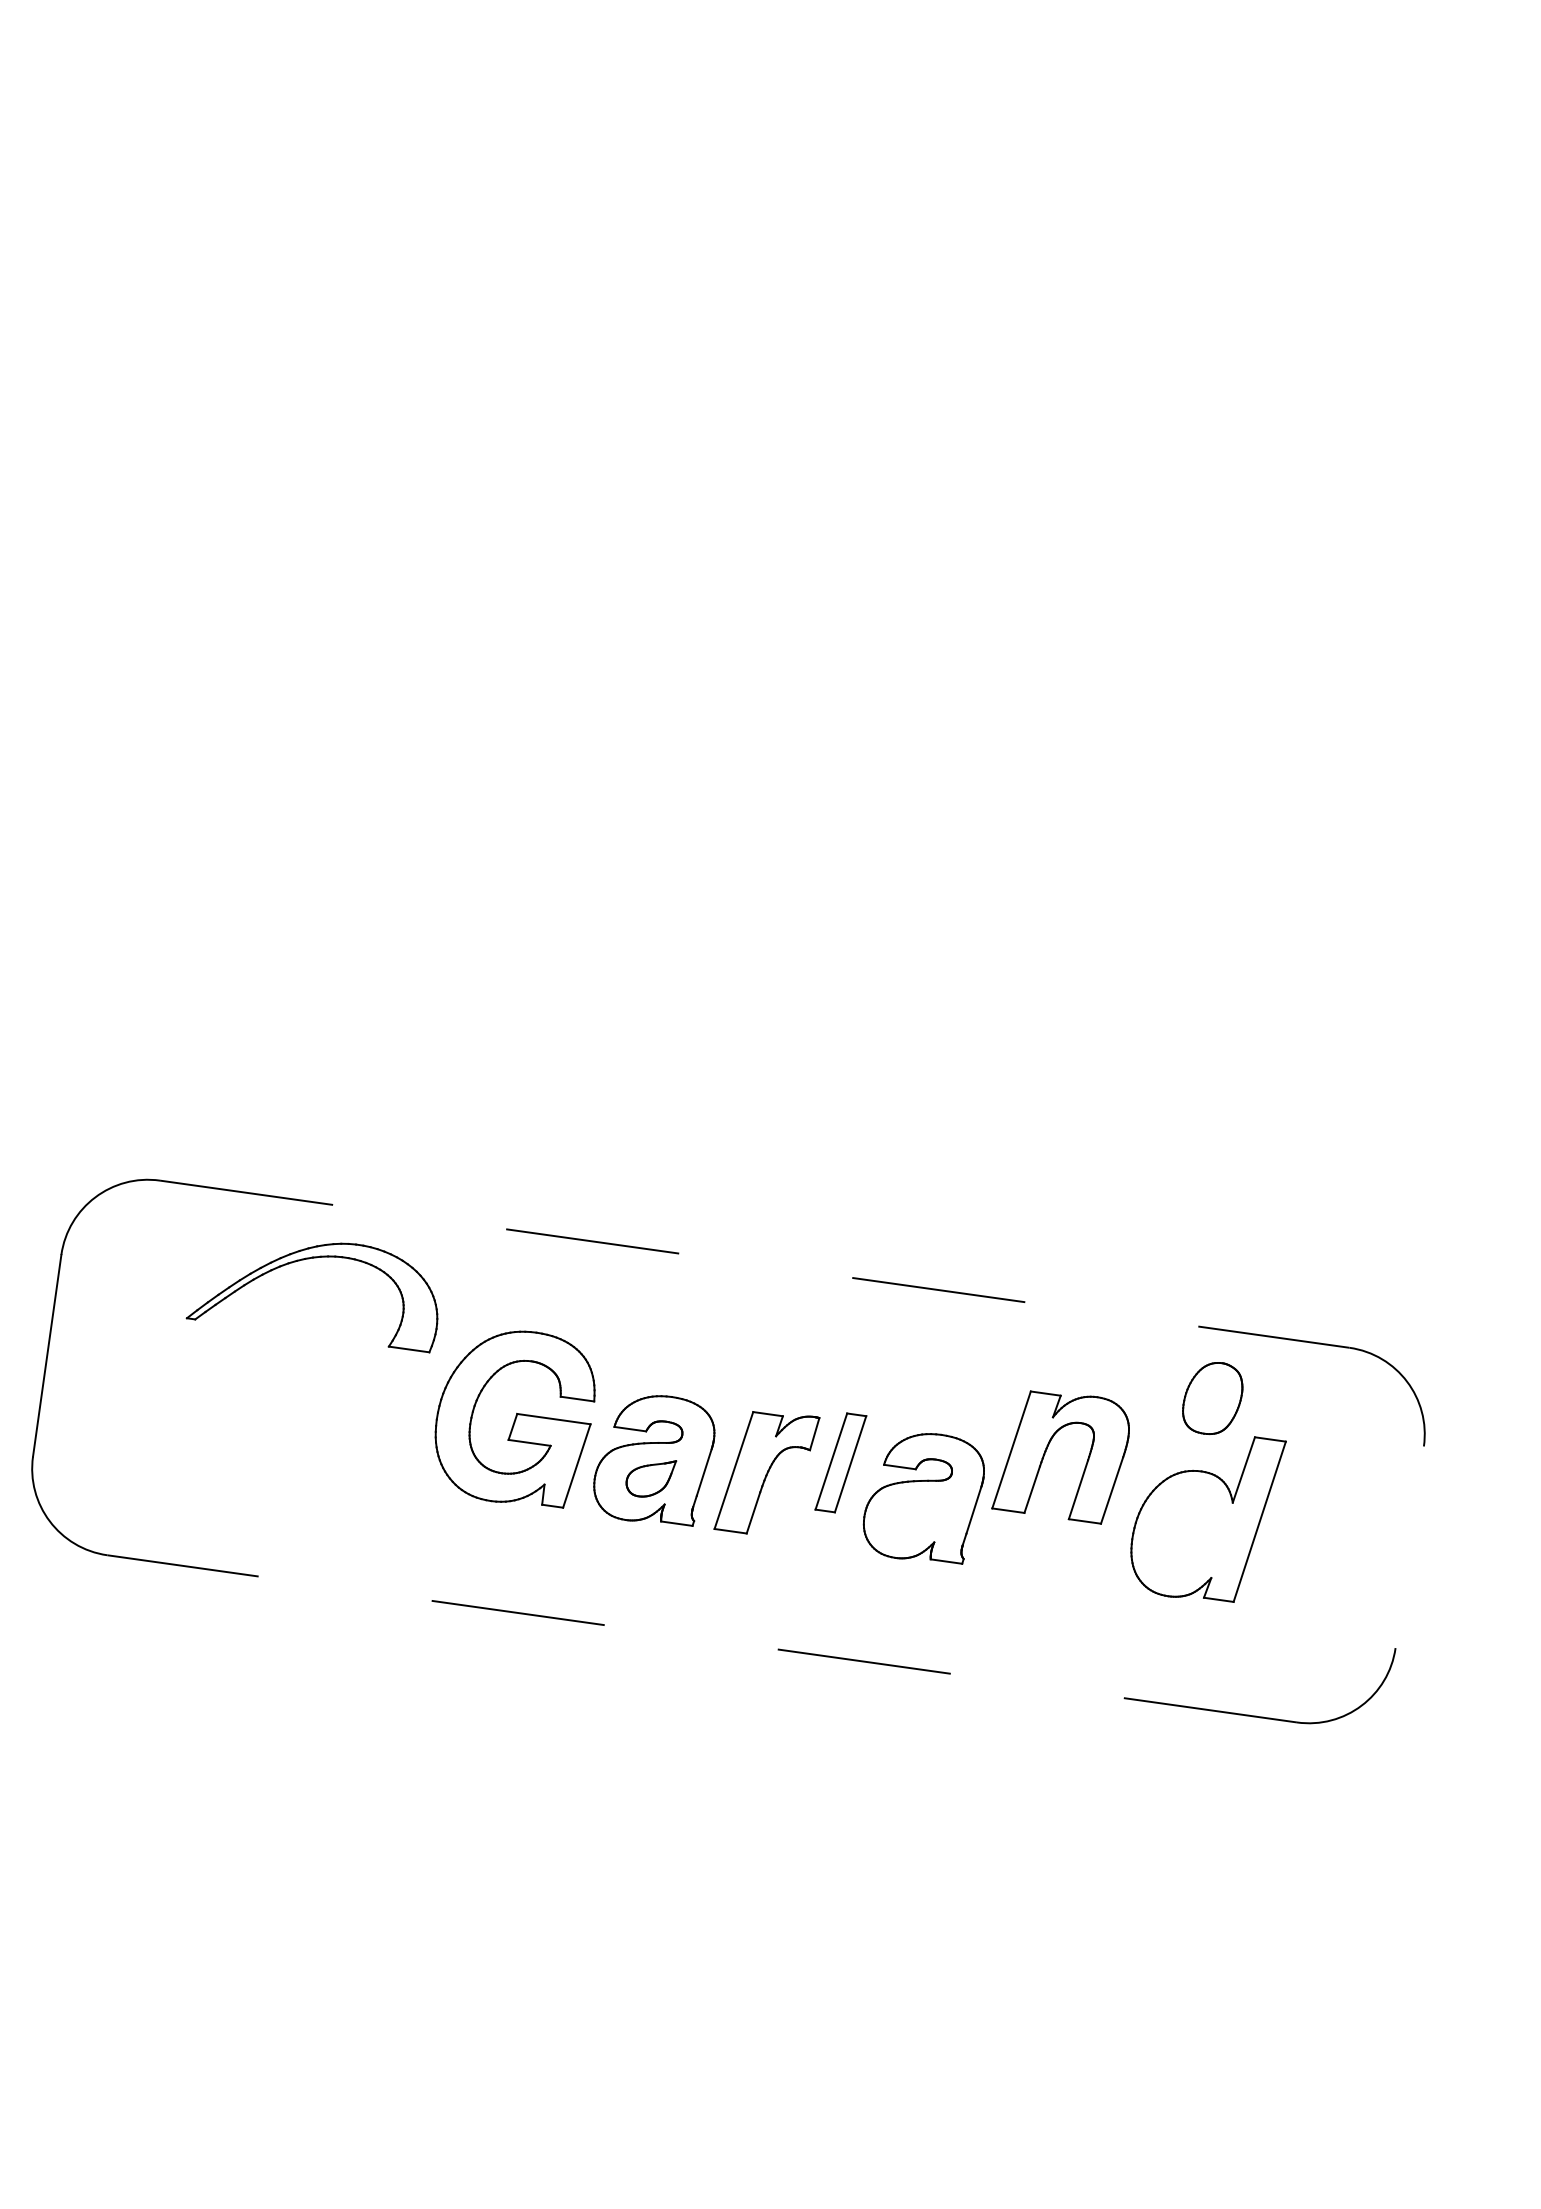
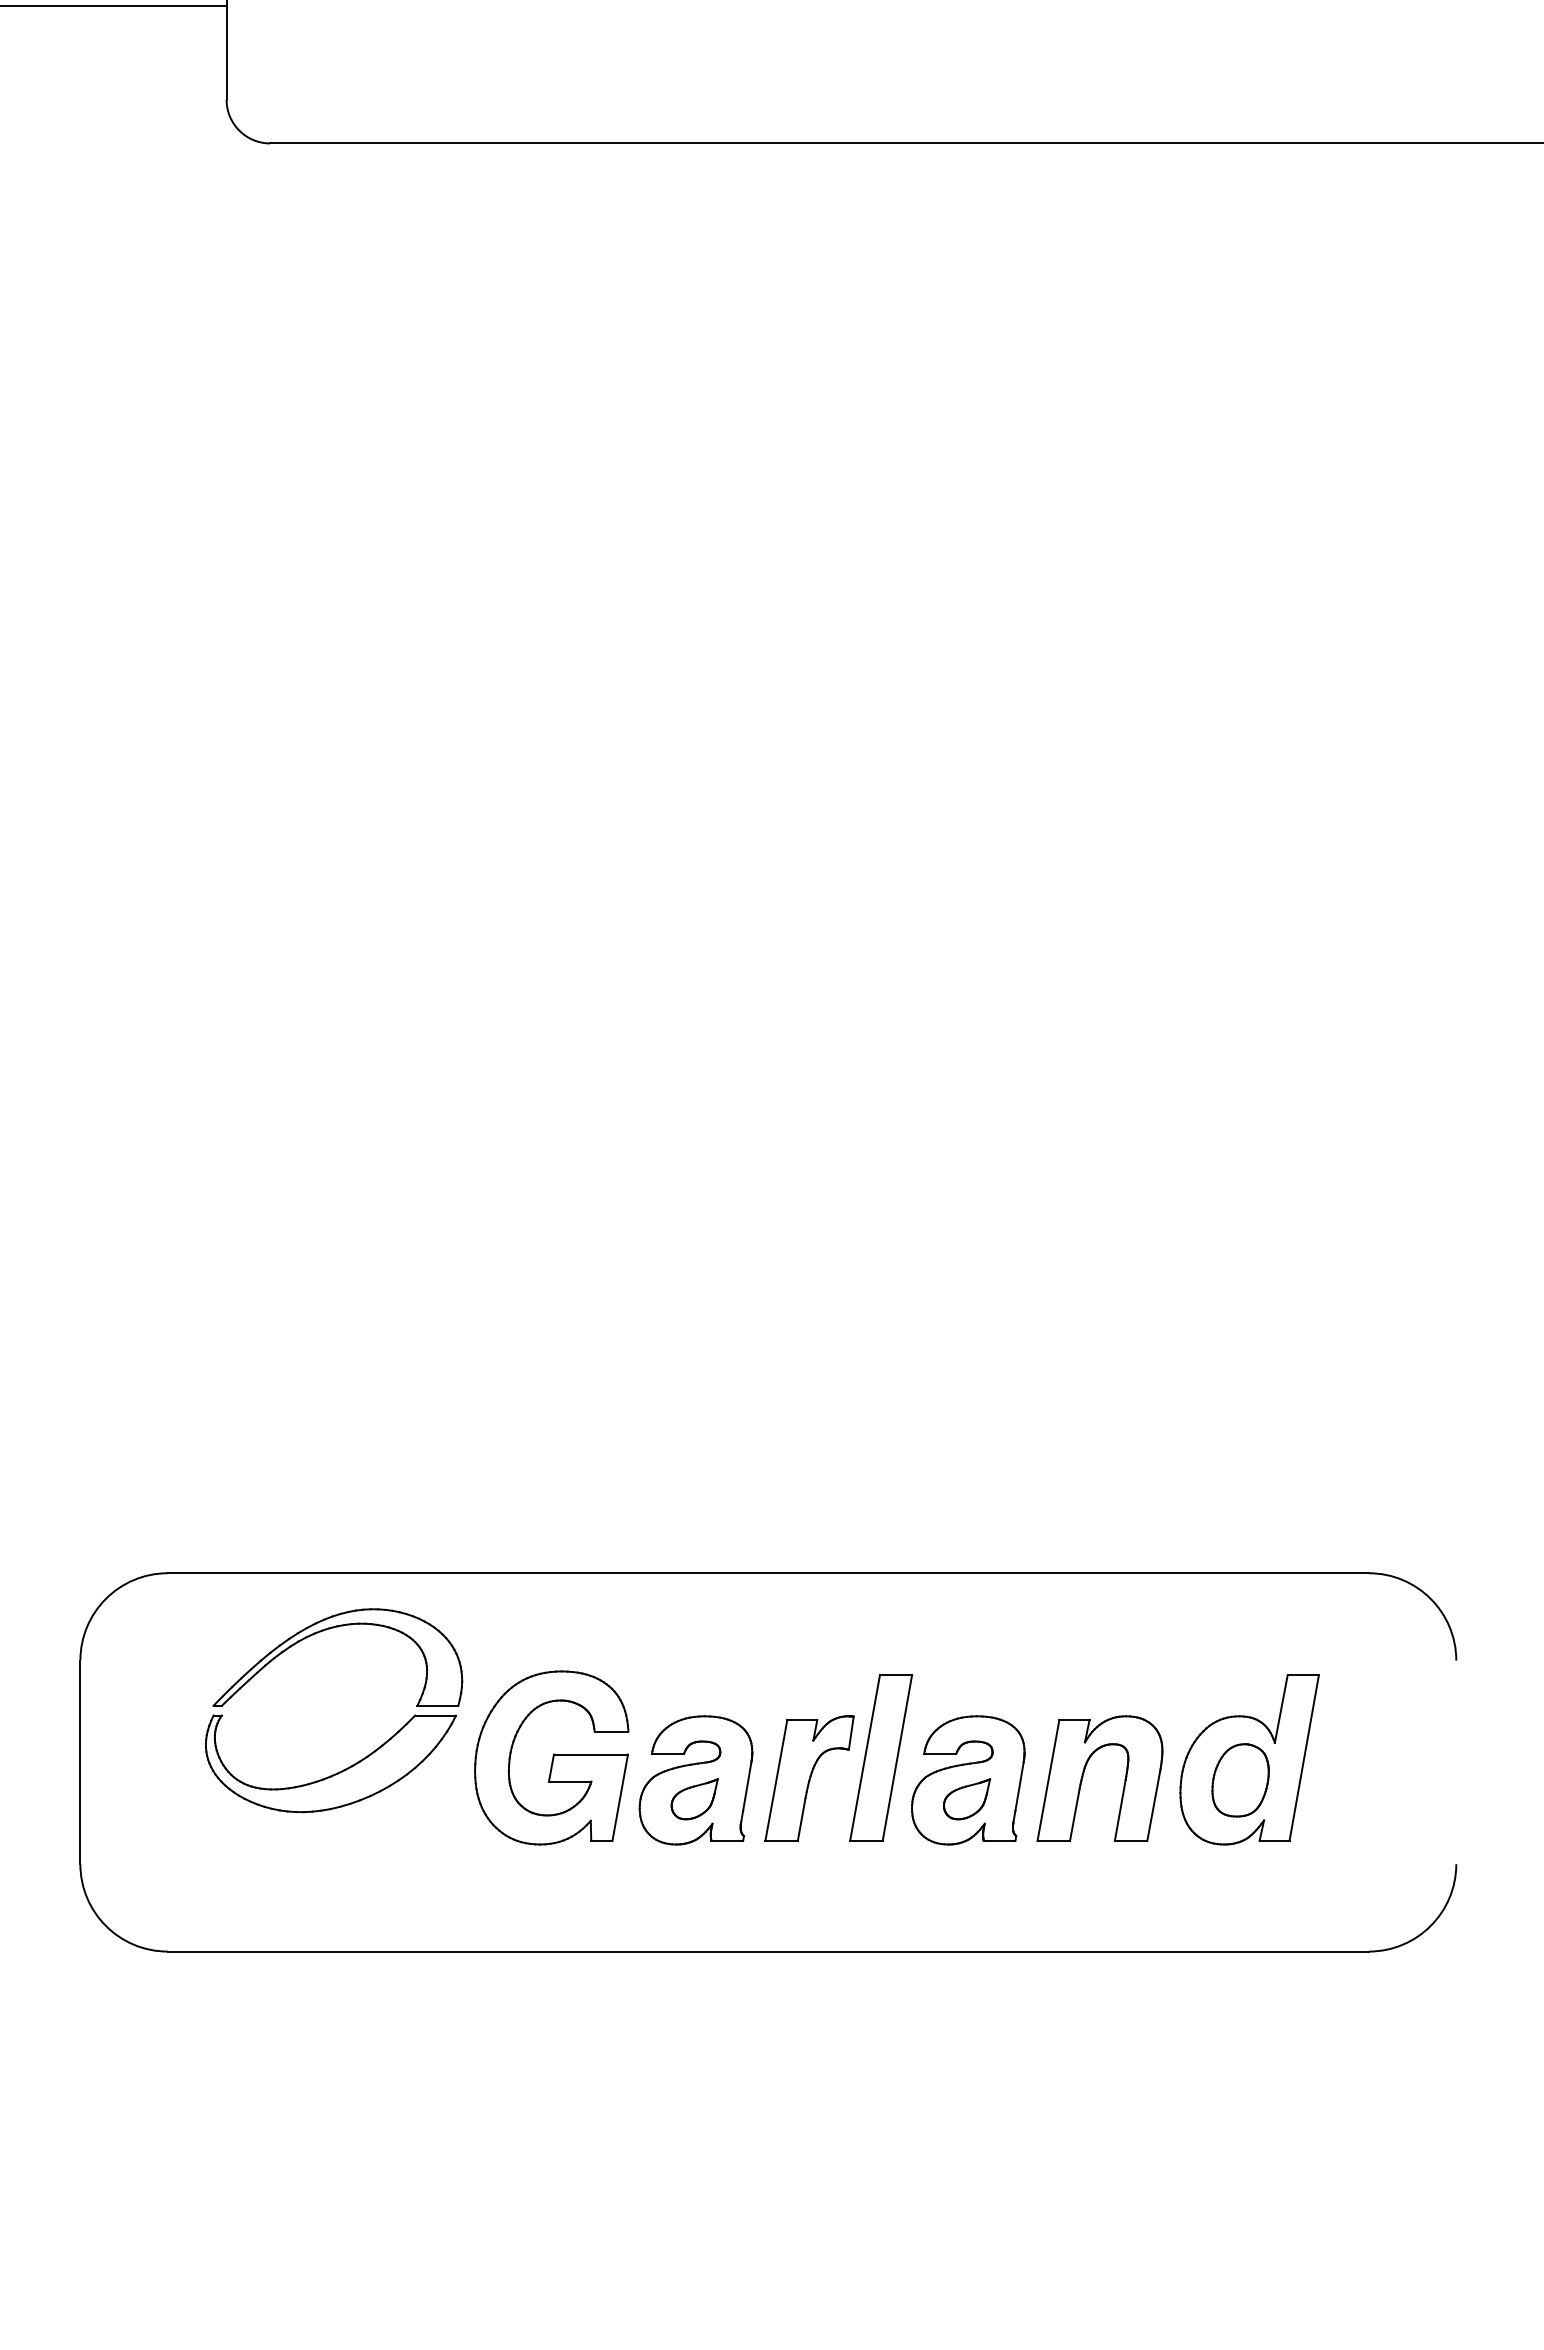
line: (754, 1264) -> (768, 1573), dashed -> solid
part: (1212, 1398) -> (1240, 1780), moved
part: (298, 1402) -> (335, 1773), added
part: (1048, 1448) -> (1084, 1773), moved
part: (841, 1462) -> (881, 1757), size x1.67
part: (920, 1515) -> (967, 1799), added
line: (702, 1638) -> (768, 1951), dashed -> solid

